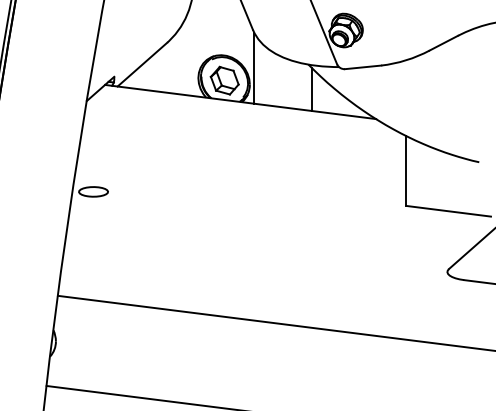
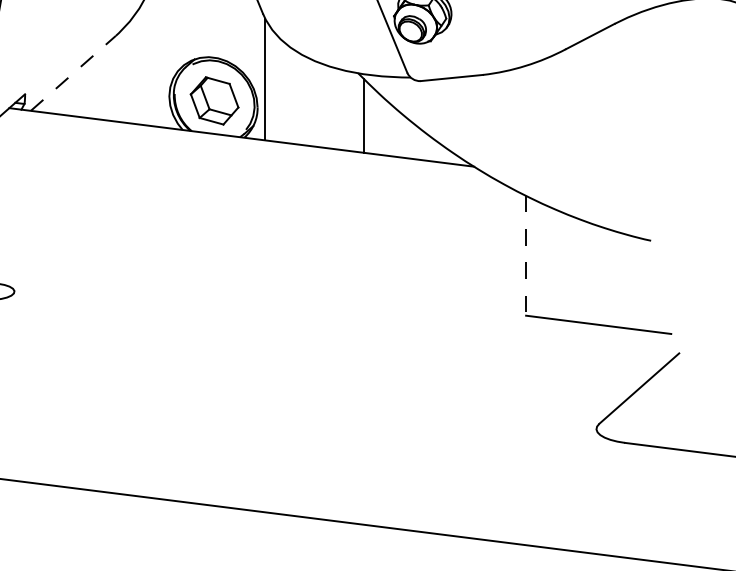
line: (142, 64) -> (73, 73), solid -> dashed
line: (406, 171) -> (526, 256), solid -> dashed

